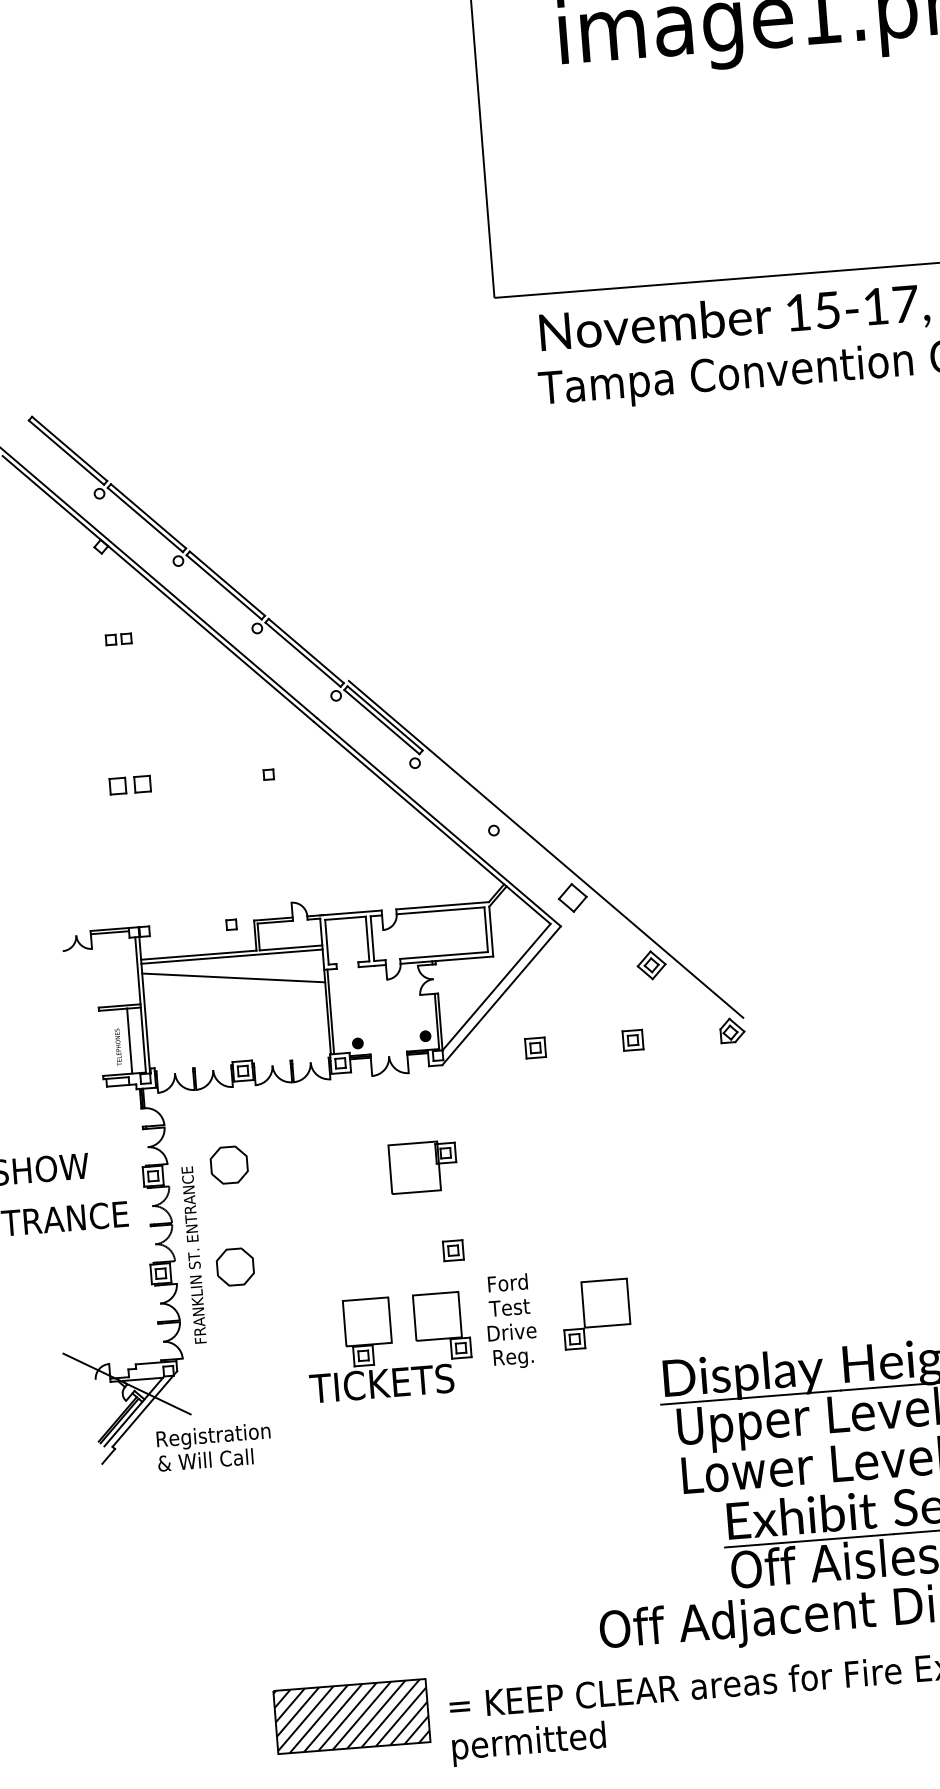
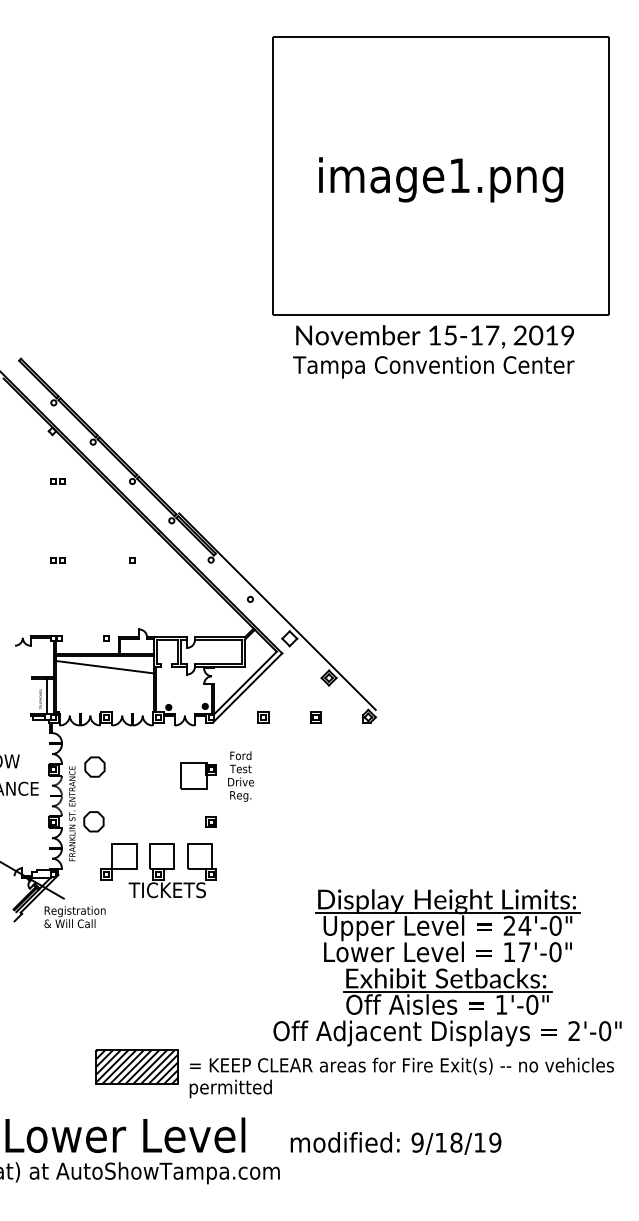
part: (129, 786) -> (57, 560), size x0.62
part: (595, 1313) -> (118, 861), moved
text: (510, 1321) -> (240, 776), moved

